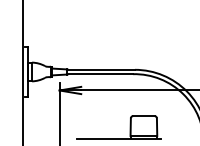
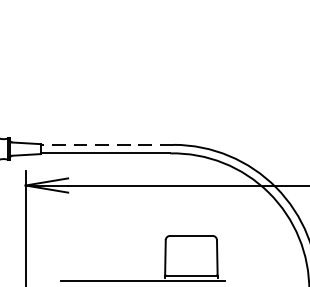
line: (101, 69) -> (107, 144), solid -> dashed

